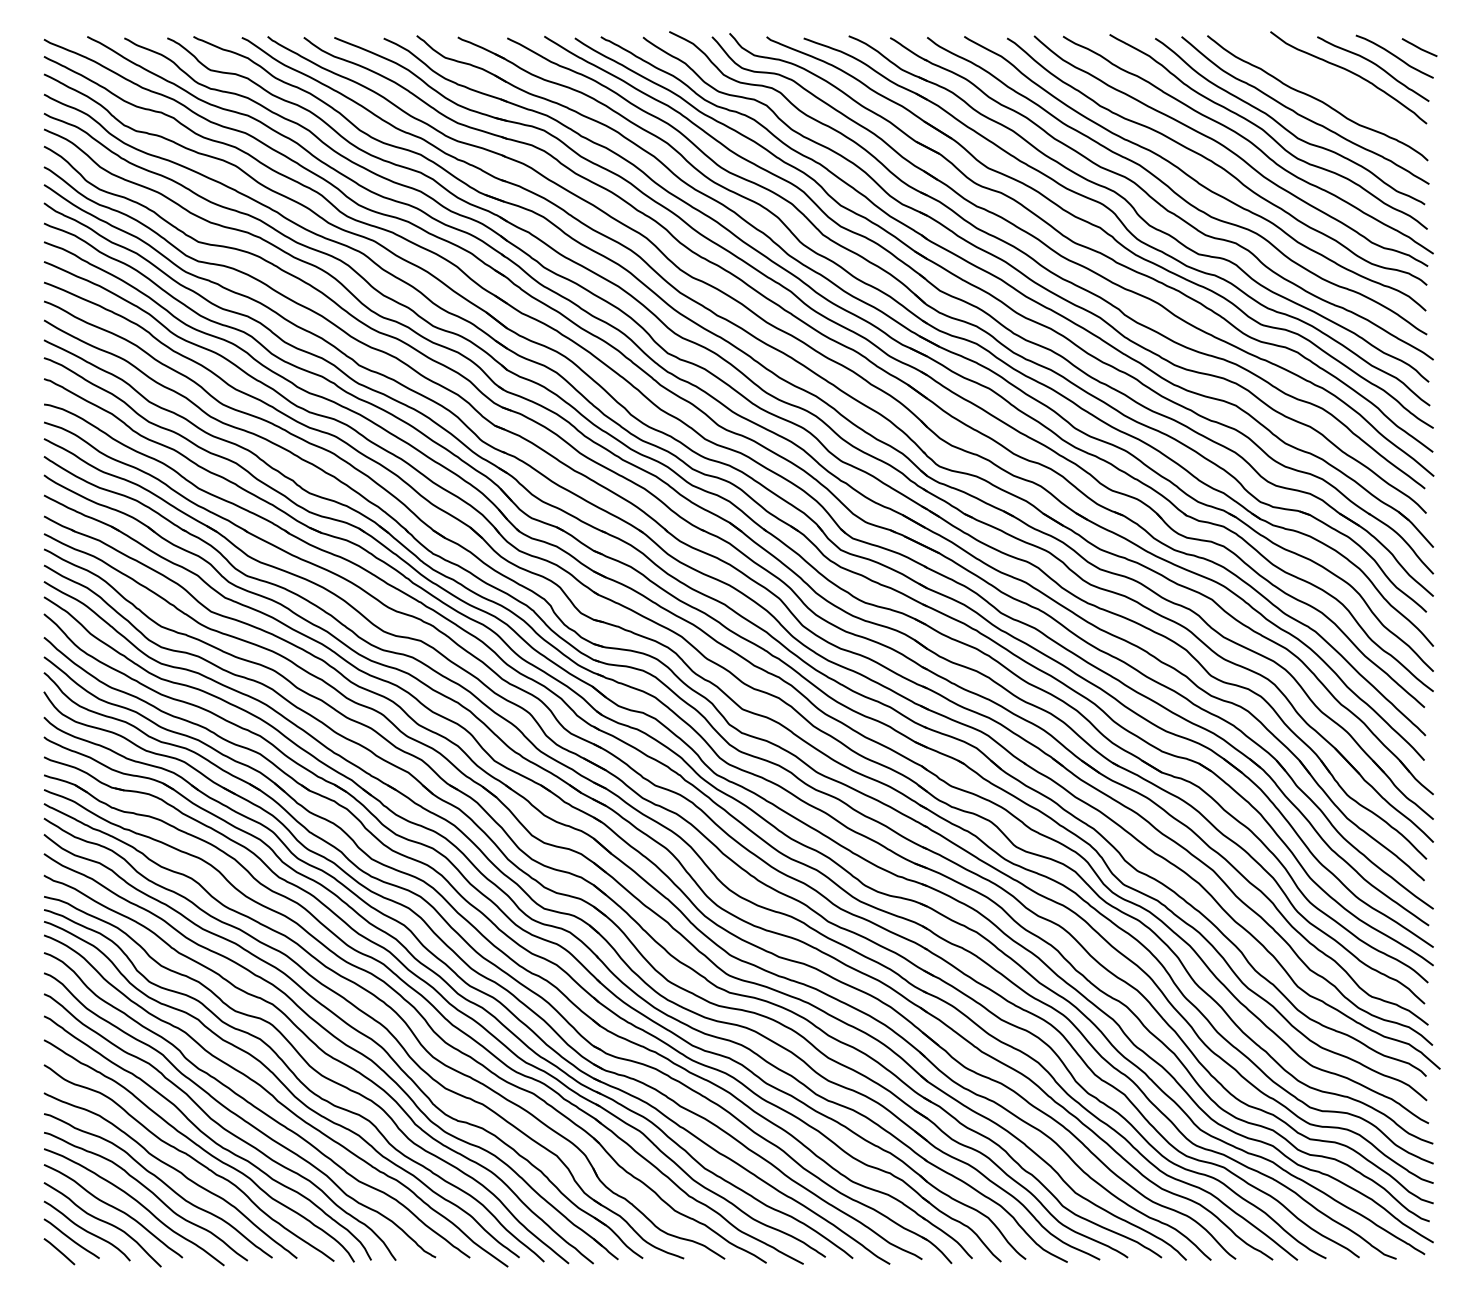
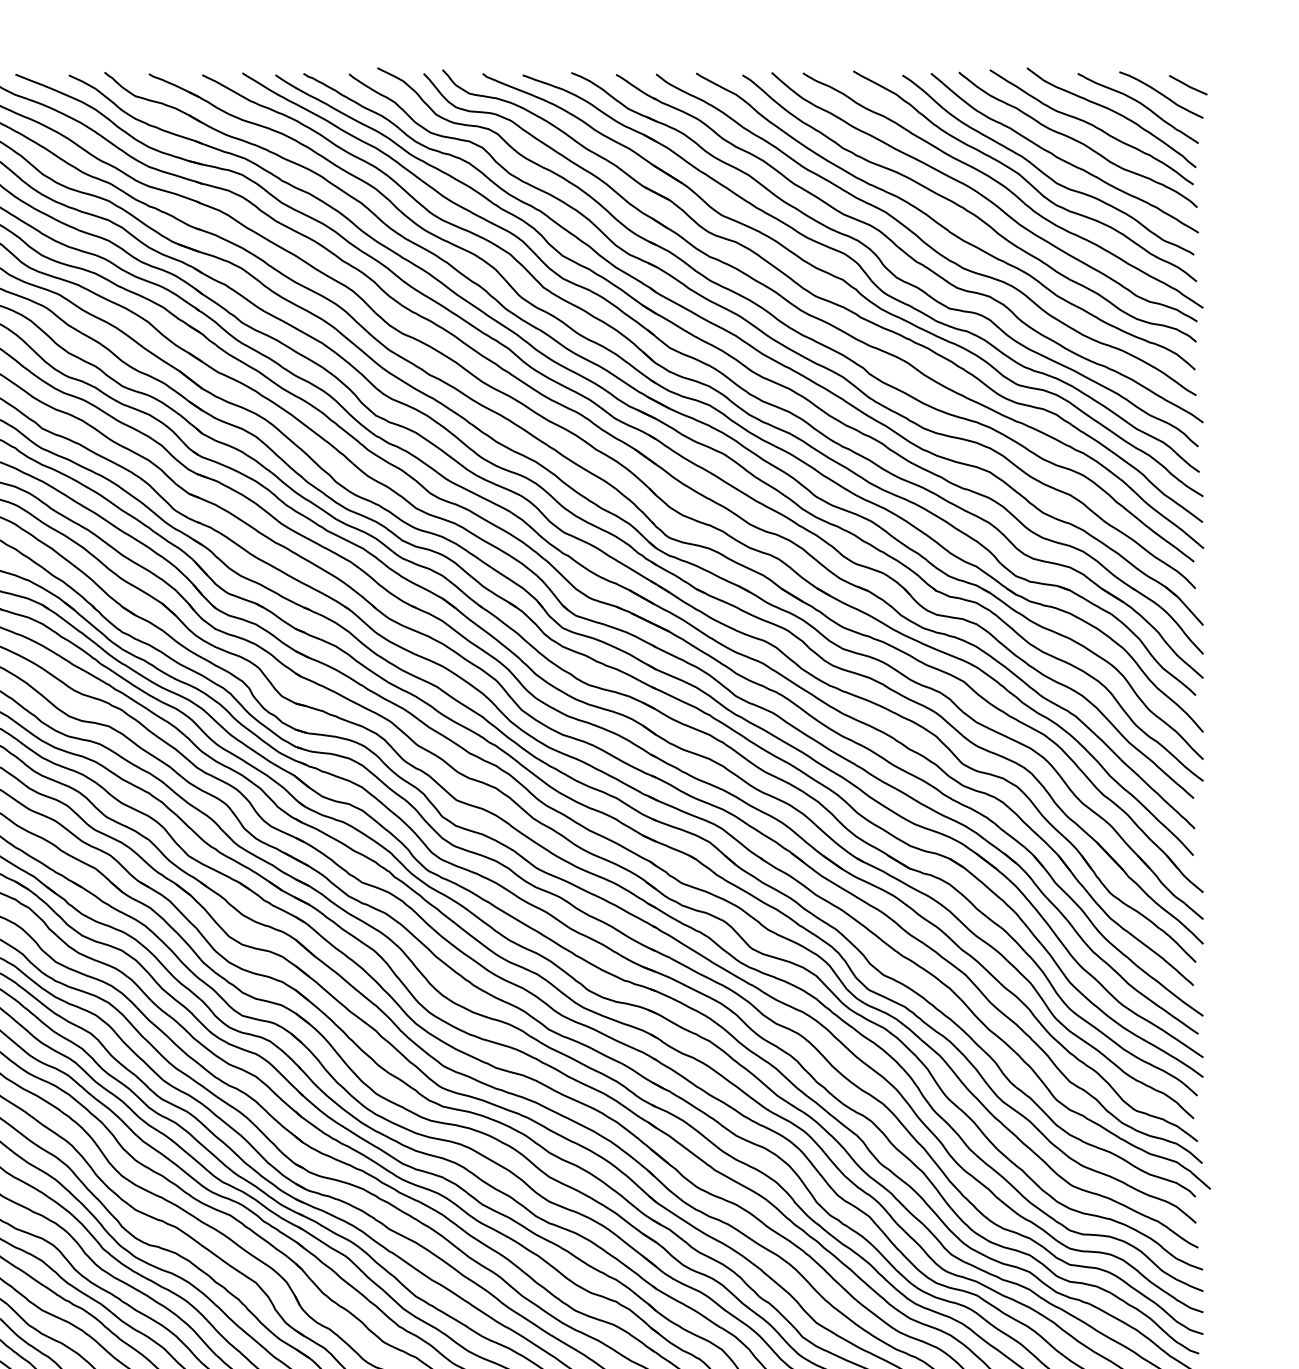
curve: (1330, 85) -> (1091, 126), added

